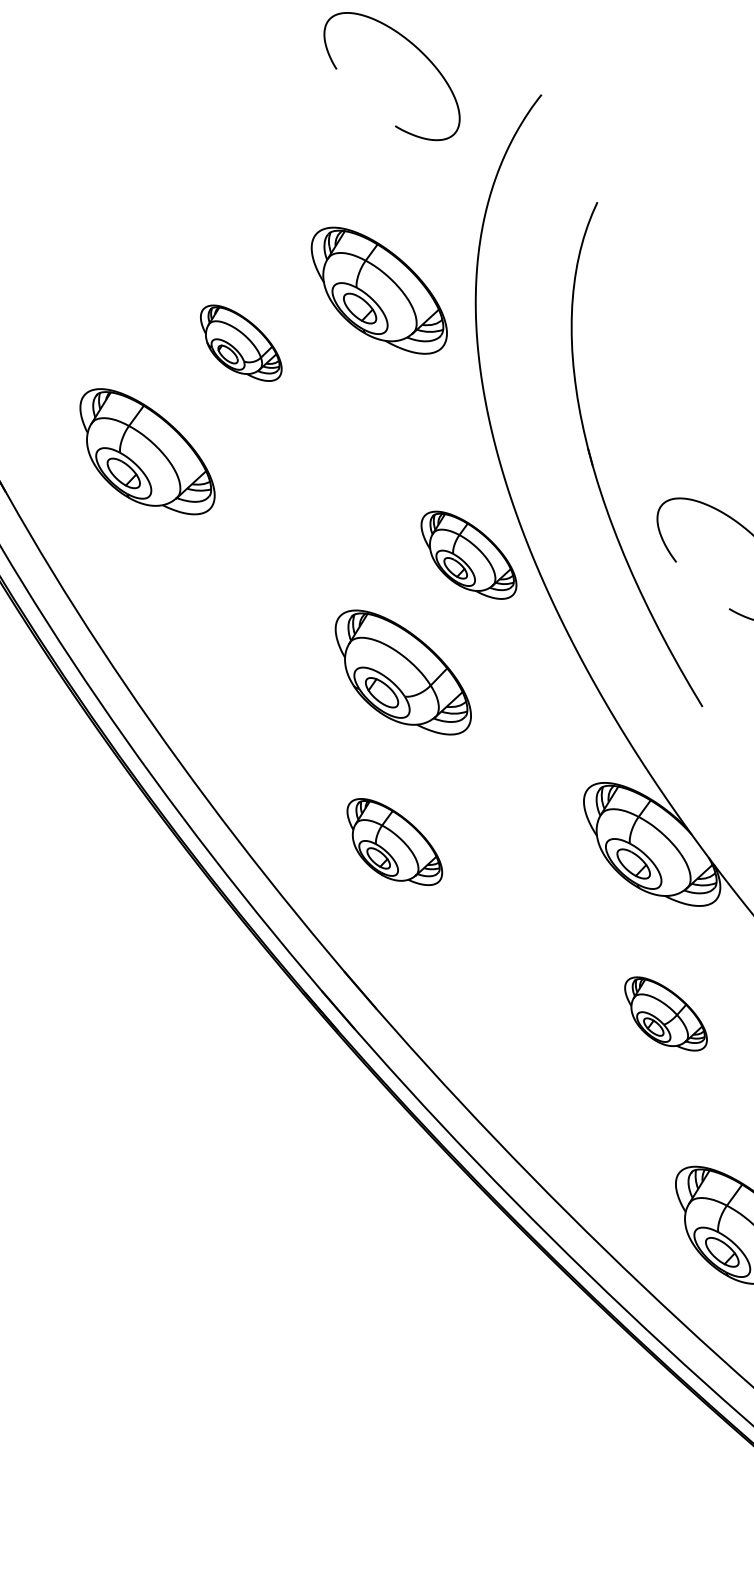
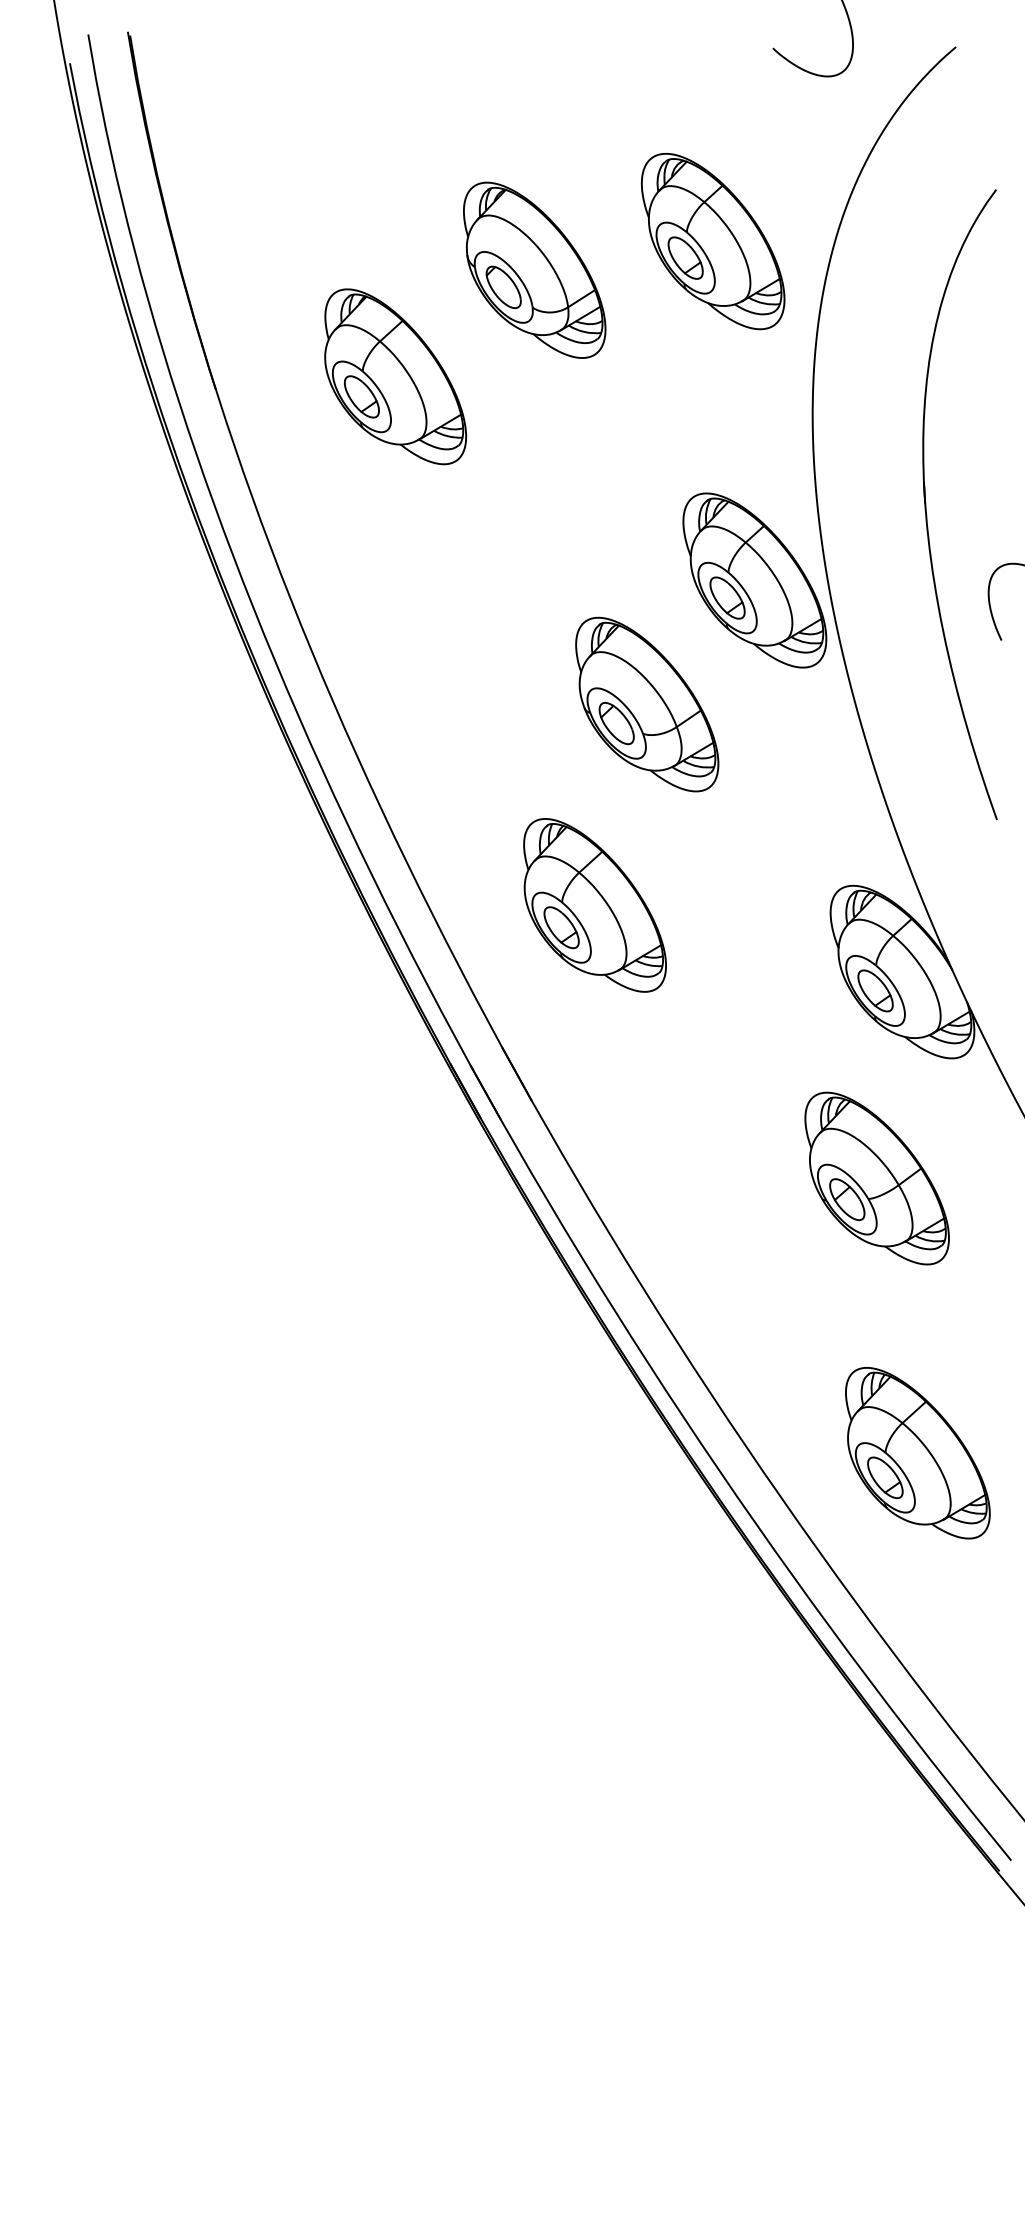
part: (240, 342) -> (534, 269), size x1.67
part: (468, 555) -> (754, 580), size x1.43
part: (394, 842) -> (594, 905), size x1.43
part: (665, 1014) -> (876, 1178), size x1.67

